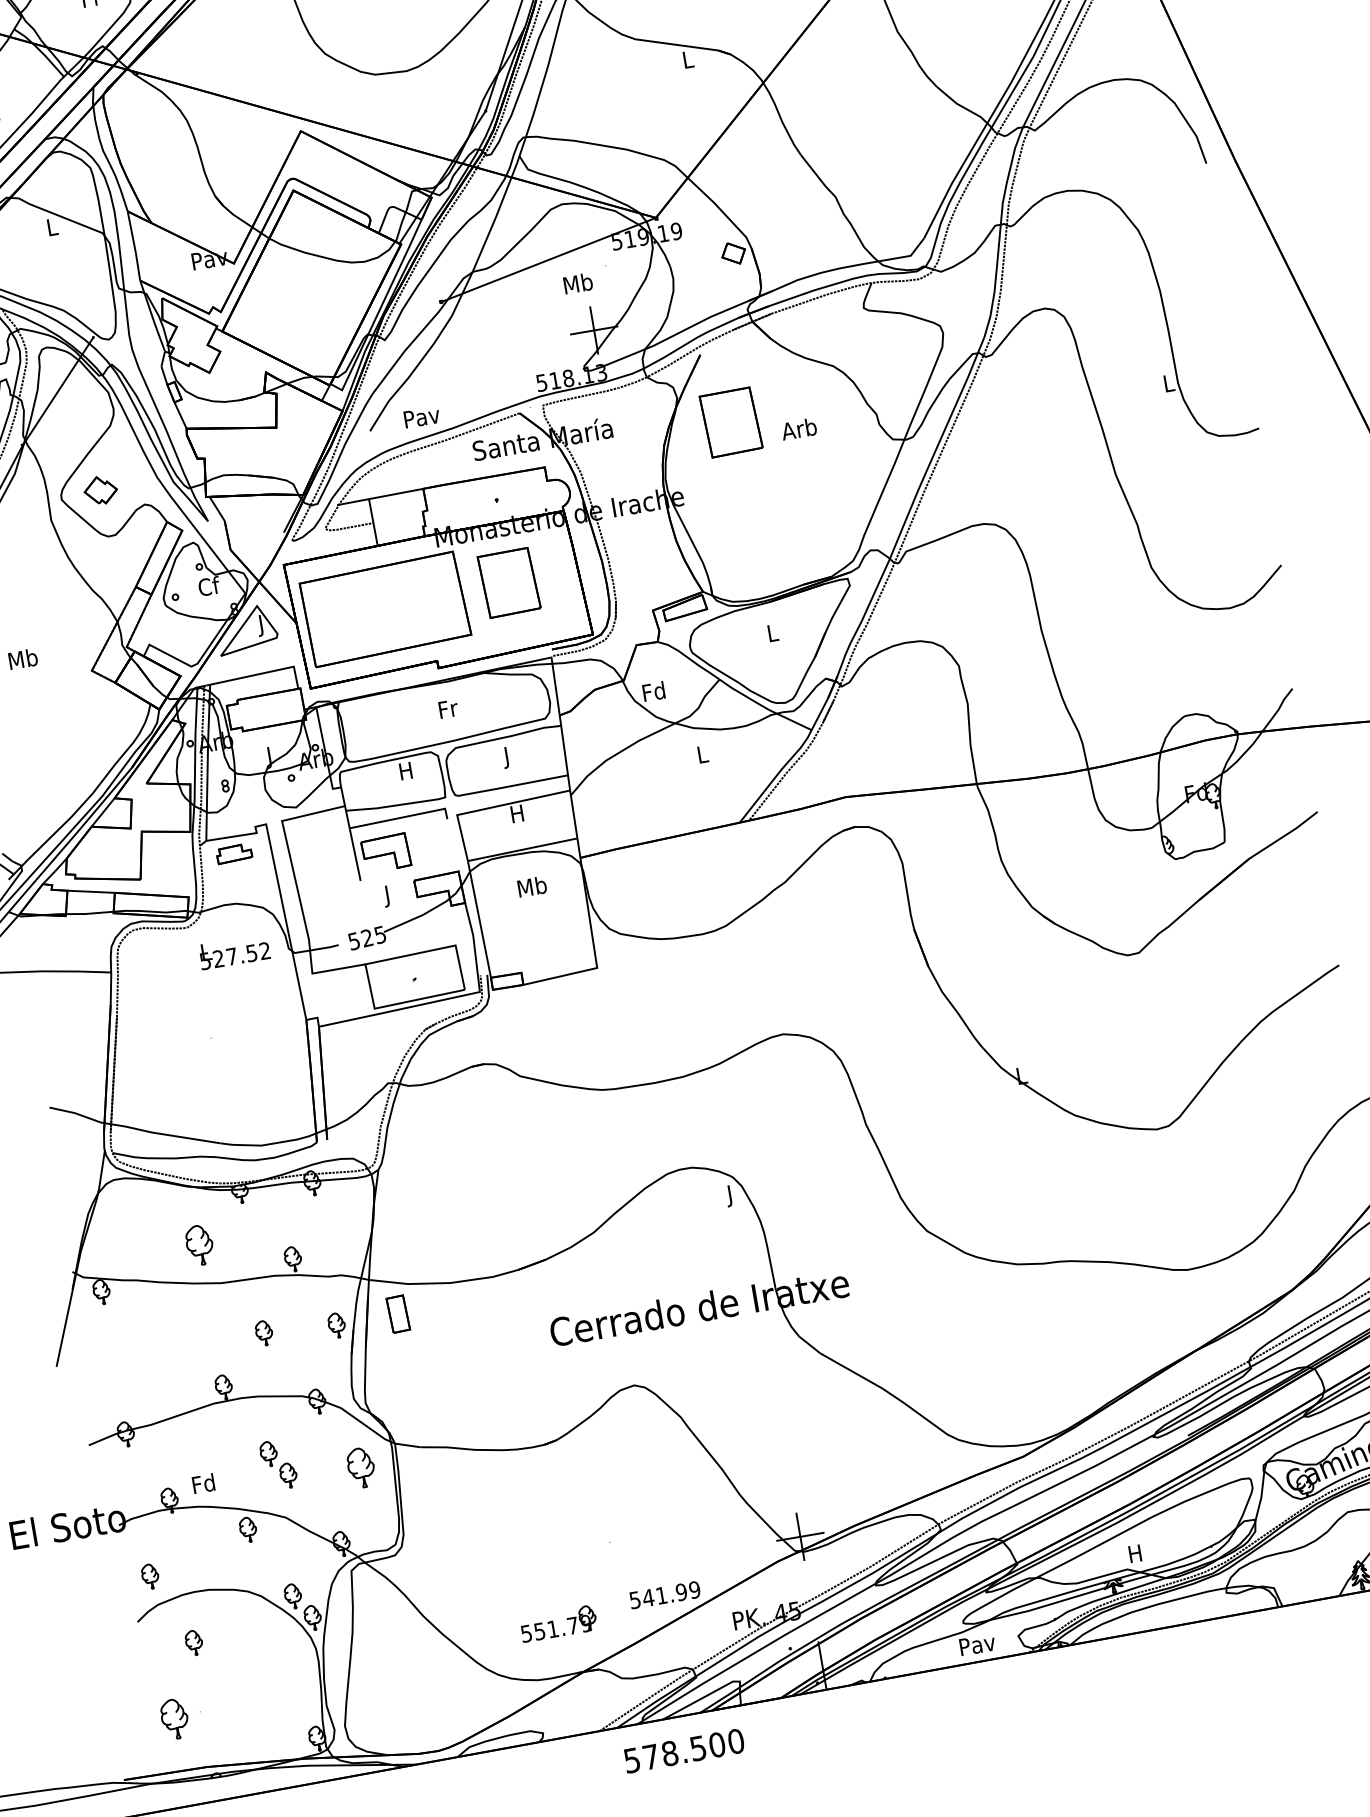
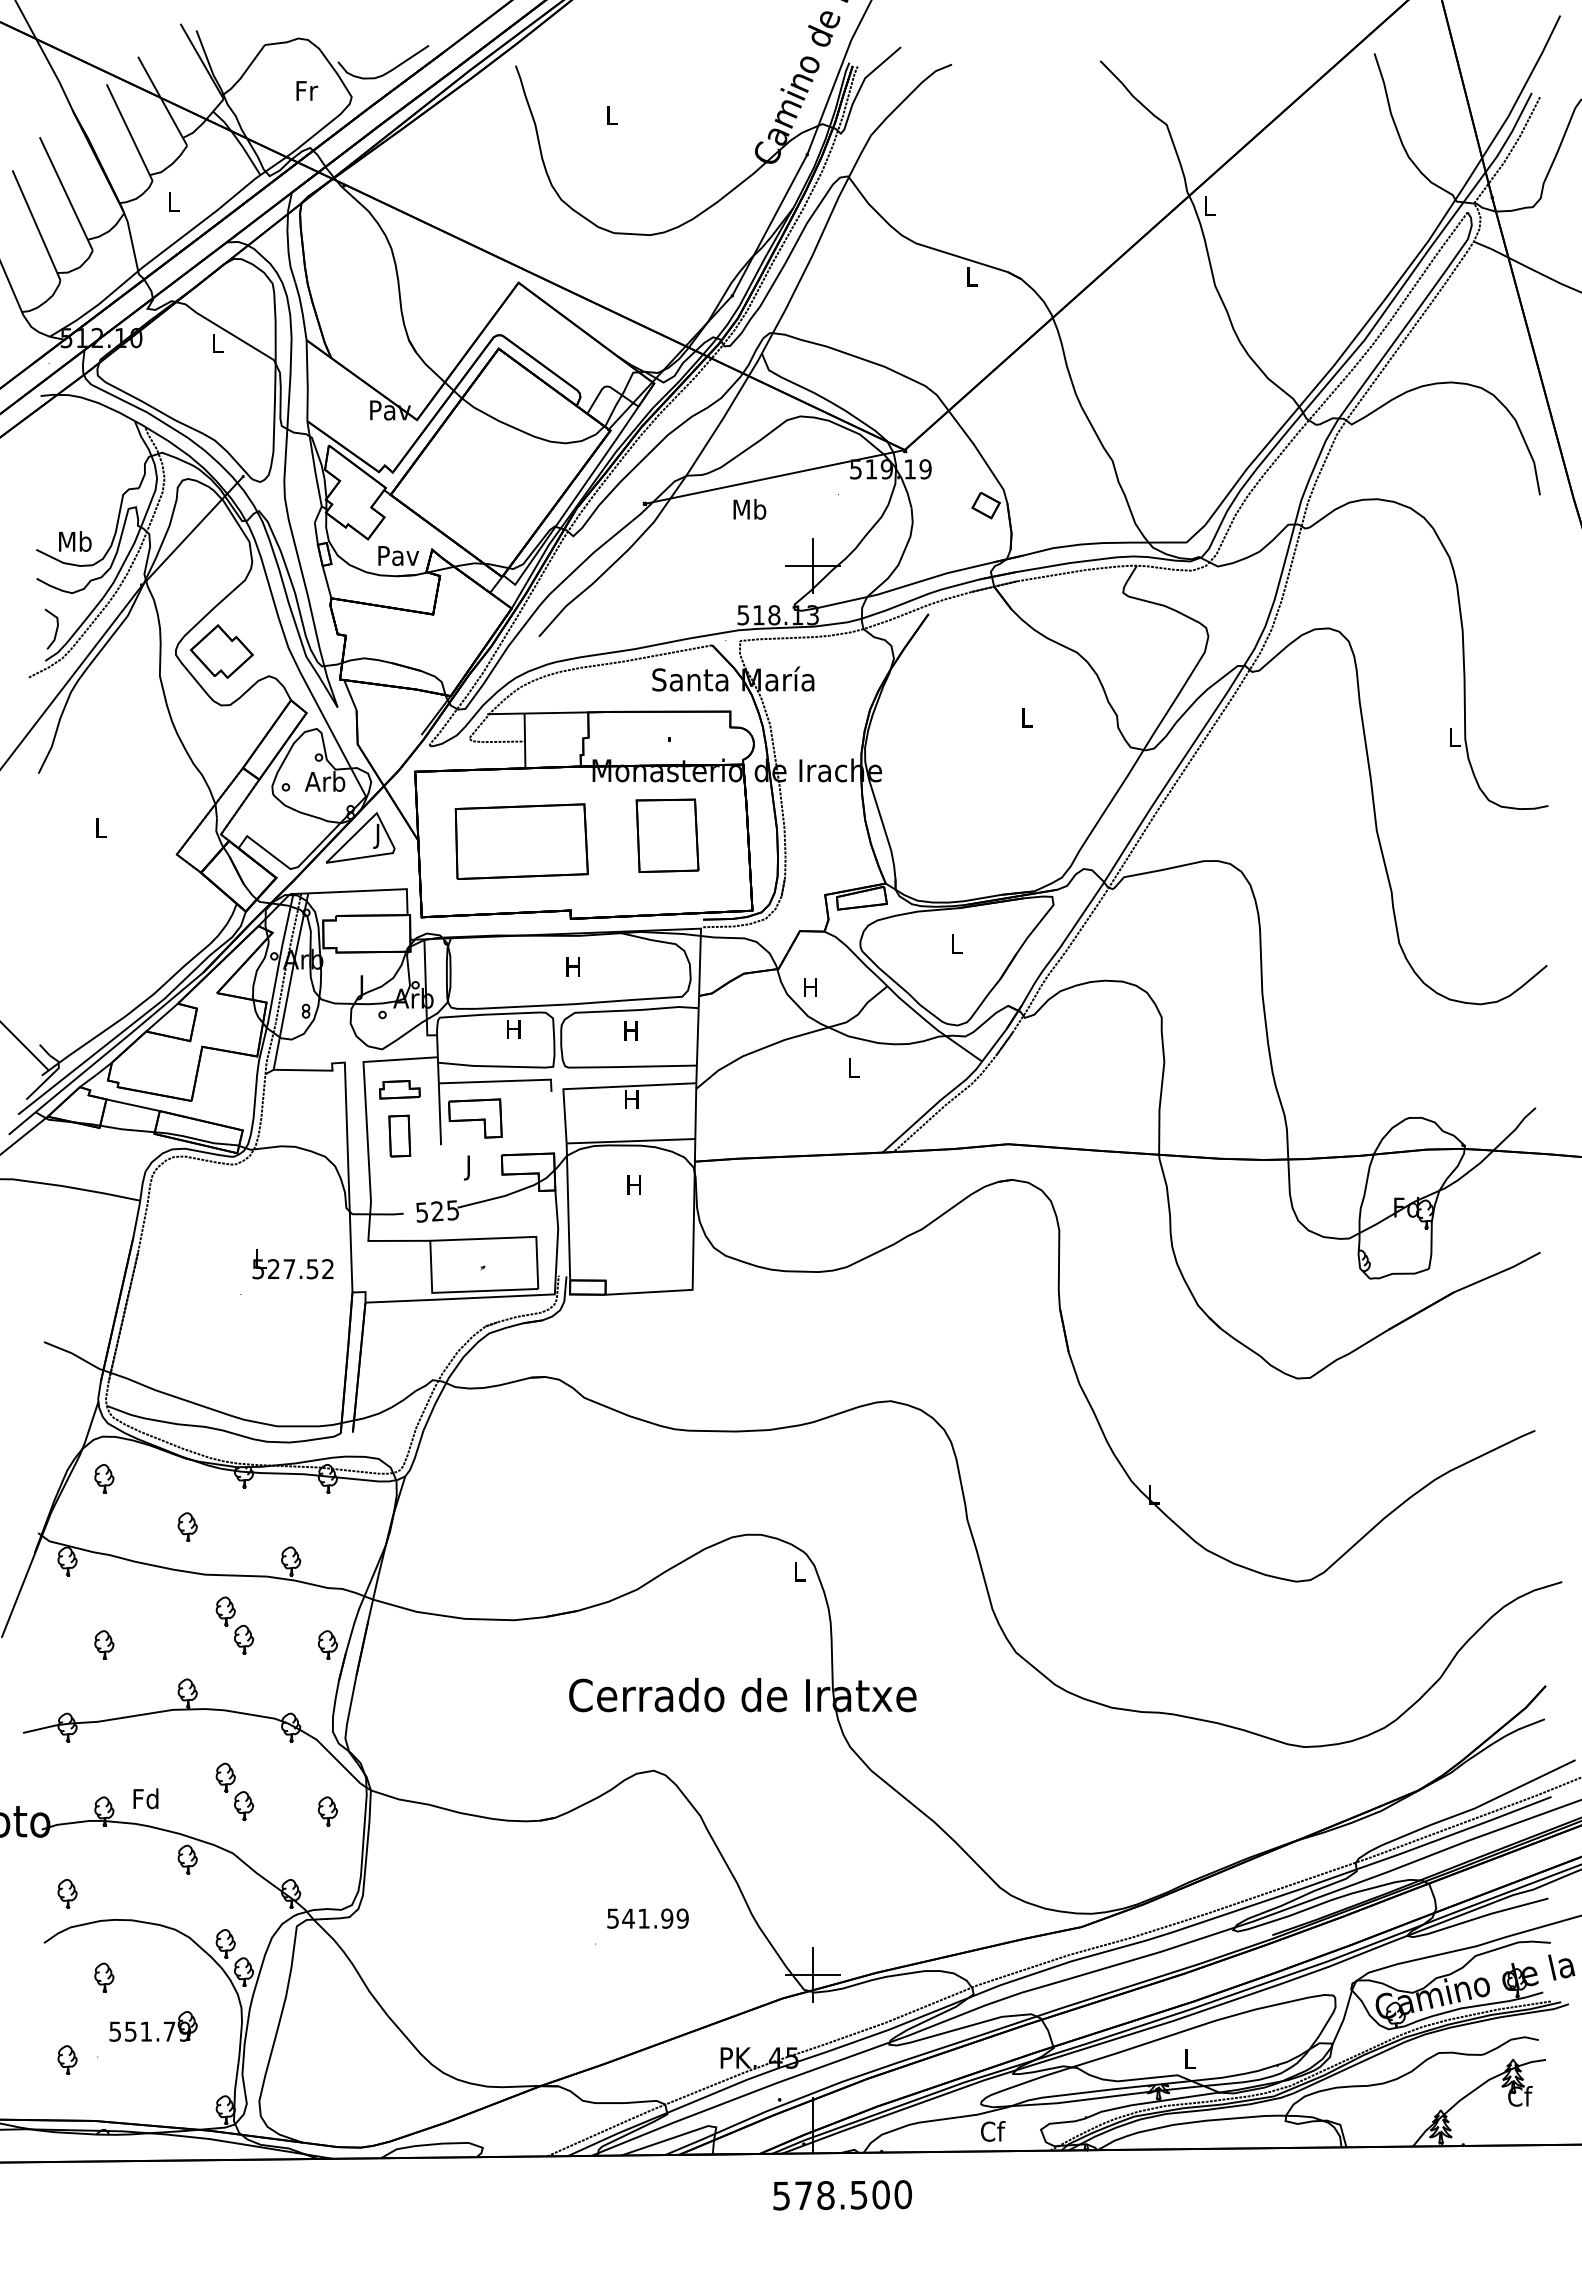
text: (577, 283) -> (749, 509), moved
text: (421, 416) -> (398, 555), moved
part: (731, 422) -> (950, 696), removed
text: (799, 429) -> (1026, 717), Arb -> L
part: (100, 490) -> (221, 651), size x1.67
text: (207, 586) -> (324, 781), Cf -> Arb
part: (385, 609) -> (521, 841), size x0.71
text: (22, 658) -> (100, 827), Mb -> L
text: (653, 690) -> (810, 986), Fd -> H
text: (448, 708) -> (574, 966), Fr -> H
text: (506, 757) -> (630, 1033), J -> H
part: (233, 853) -> (399, 1089), moved
text: (532, 886) -> (634, 1184), Mb -> H
text: (233, 952) -> (292, 1264), moved
text: (730, 1196) -> (799, 1574), J -> L
part: (121, 1215) -> (104, 1478), added
part: (199, 1244) -> (187, 1526), size x0.62
part: (244, 1311) -> (225, 1611), added
part: (397, 1313) -> (399, 1135), moved
part: (145, 1357) -> (104, 1644), added
part: (360, 1468) -> (327, 1811), size x0.62
text: (1135, 1553) -> (1189, 2058), H -> L
text: (664, 1595) -> (647, 1918), moved
part: (558, 1623) -> (153, 2026), moved
text: (977, 1644) -> (992, 2131), Pav -> Cf
part: (174, 1718) -> (67, 2059), size x0.62
text: (684, 1751) -> (842, 2195), moved

